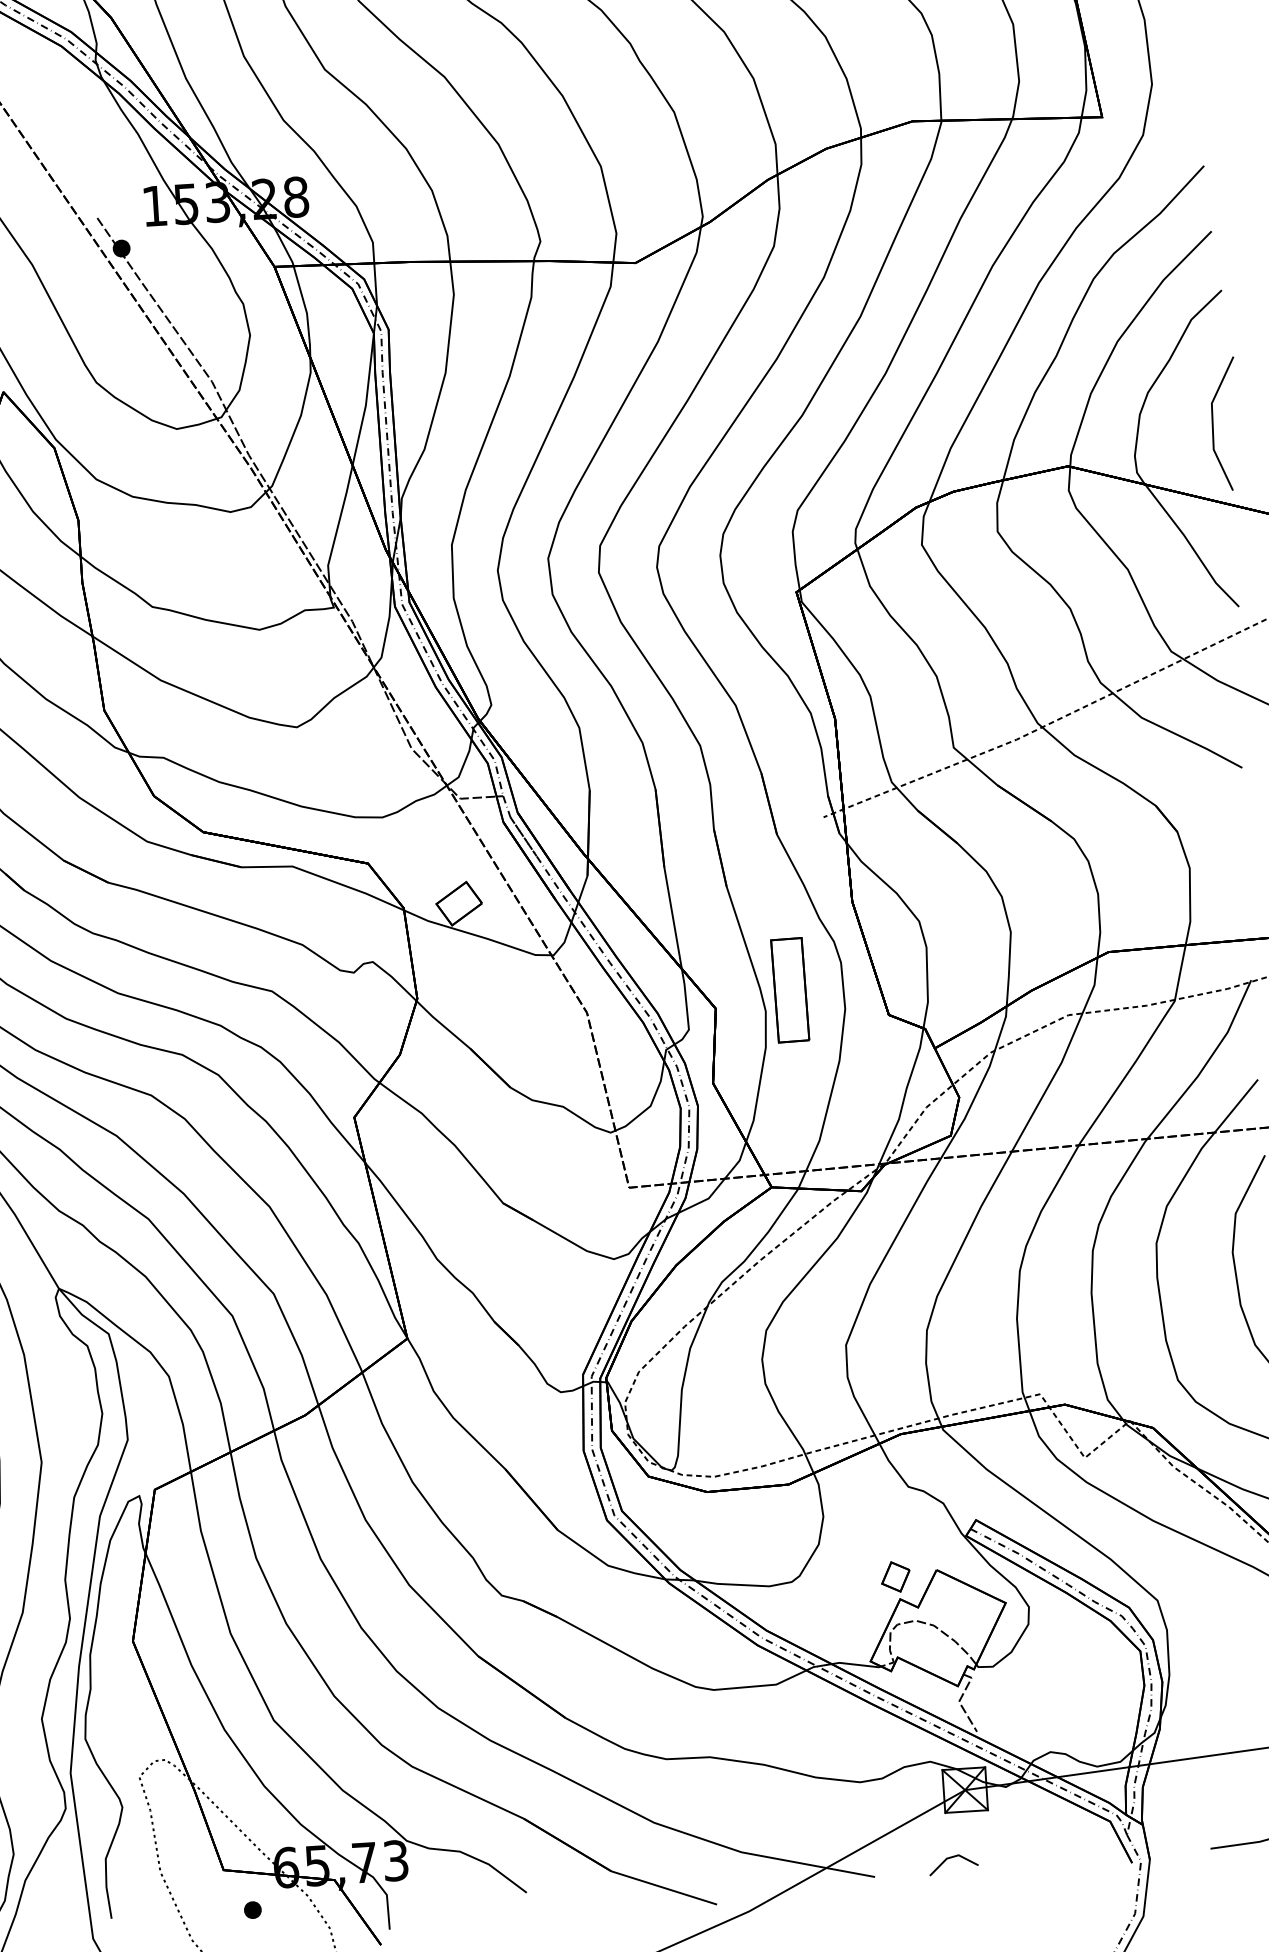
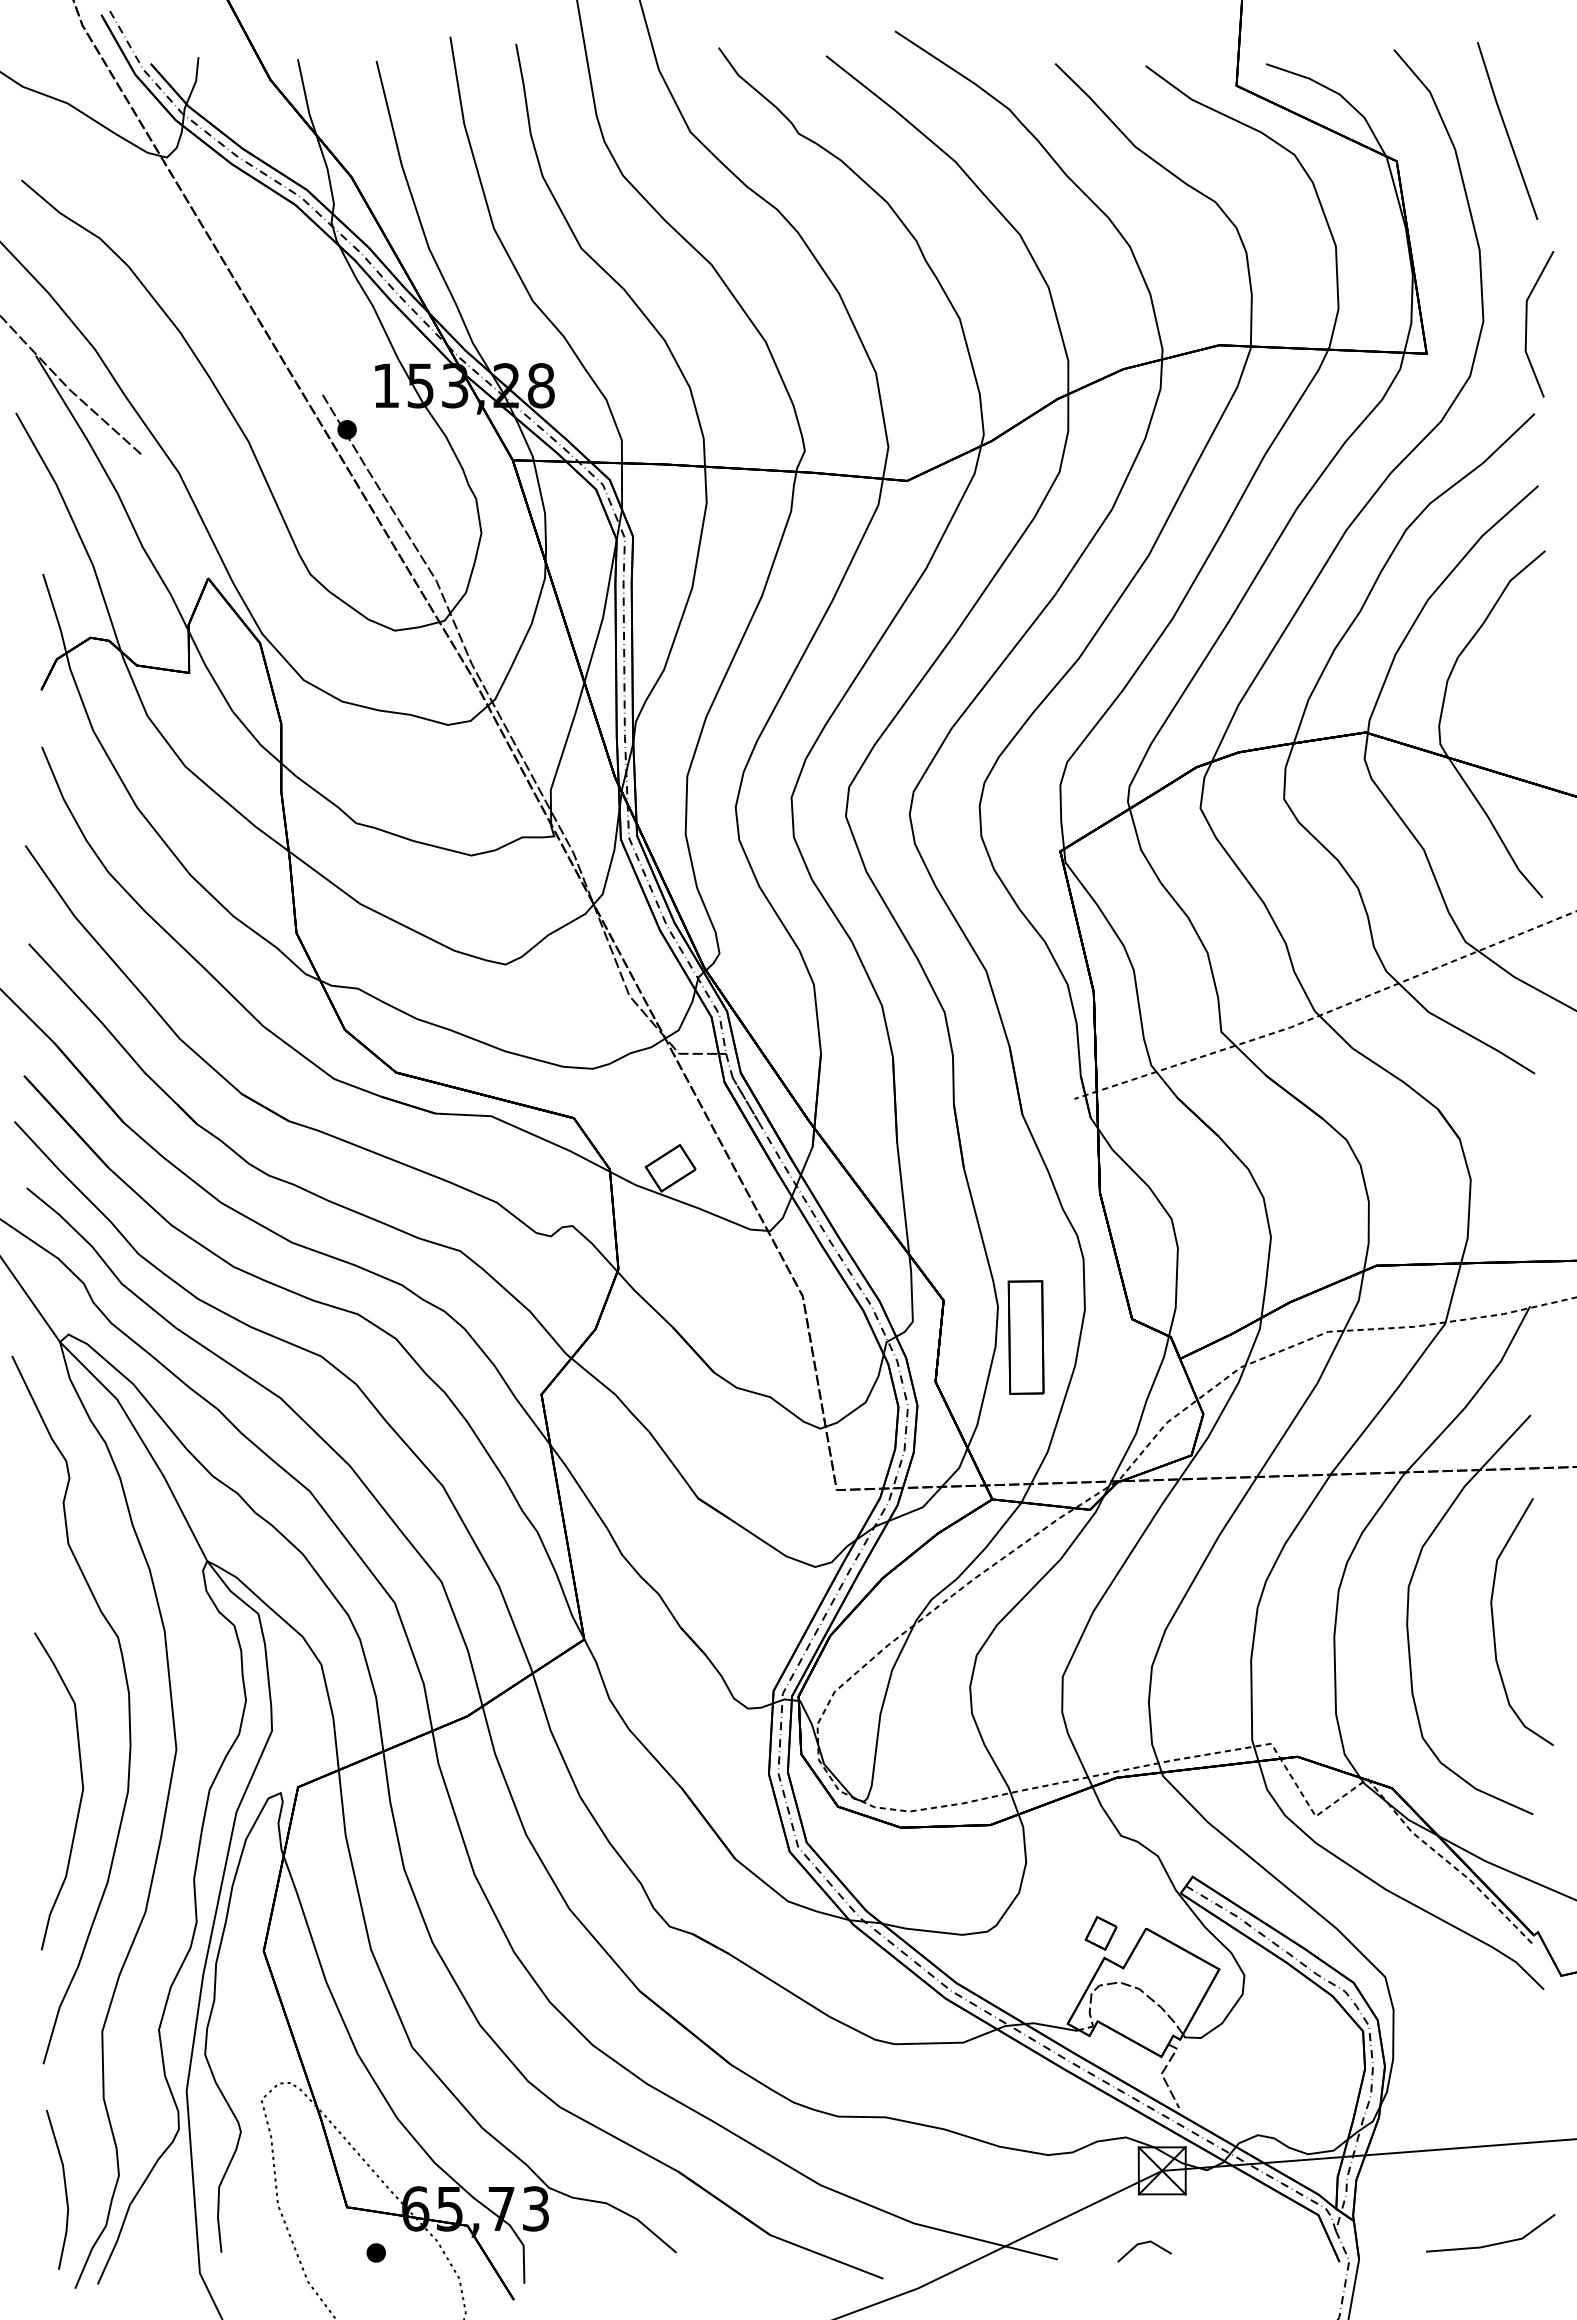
line: (1213, 425) -> (1527, 324), moved
part: (789, 990) -> (1025, 1337), moved

